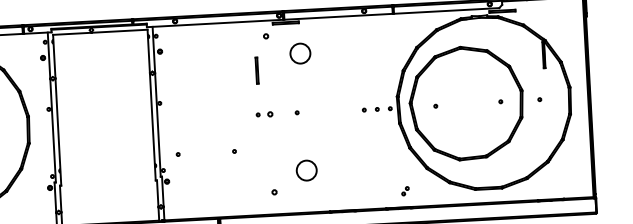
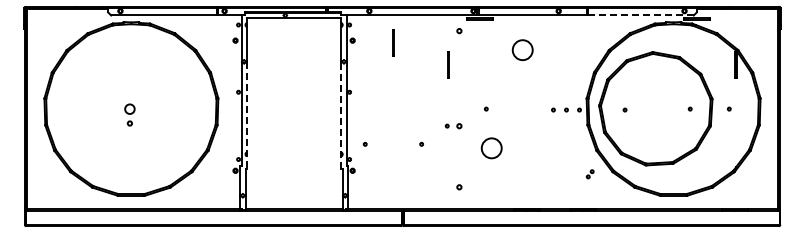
line: (447, 10) -> (641, 15), solid -> dashed
line: (200, 51) -> (393, 42), added
circle: (300, 53) -> (522, 50), moved
part: (264, 114) -> (453, 126), moved
line: (152, 127) -> (341, 115), solid -> dashed
line: (58, 133) -> (246, 116), solid -> dashed
circle: (306, 170) -> (491, 148), moved
part: (404, 191) -> (589, 174), moved

